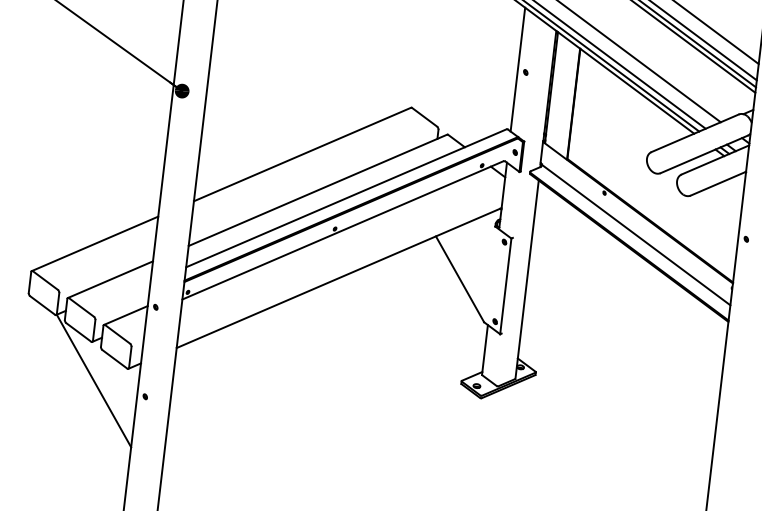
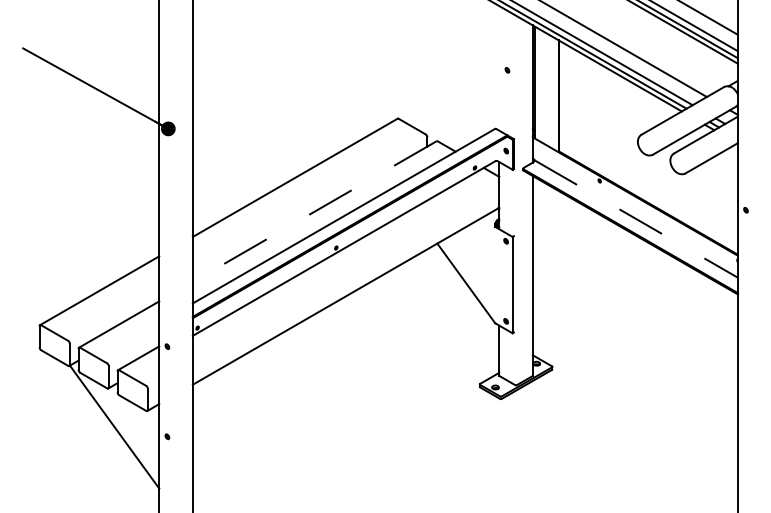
line: (518, 69) -> (499, 68), removed
line: (317, 190) -> (314, 211), solid -> dashed
line: (636, 235) -> (636, 219), solid -> dashed

